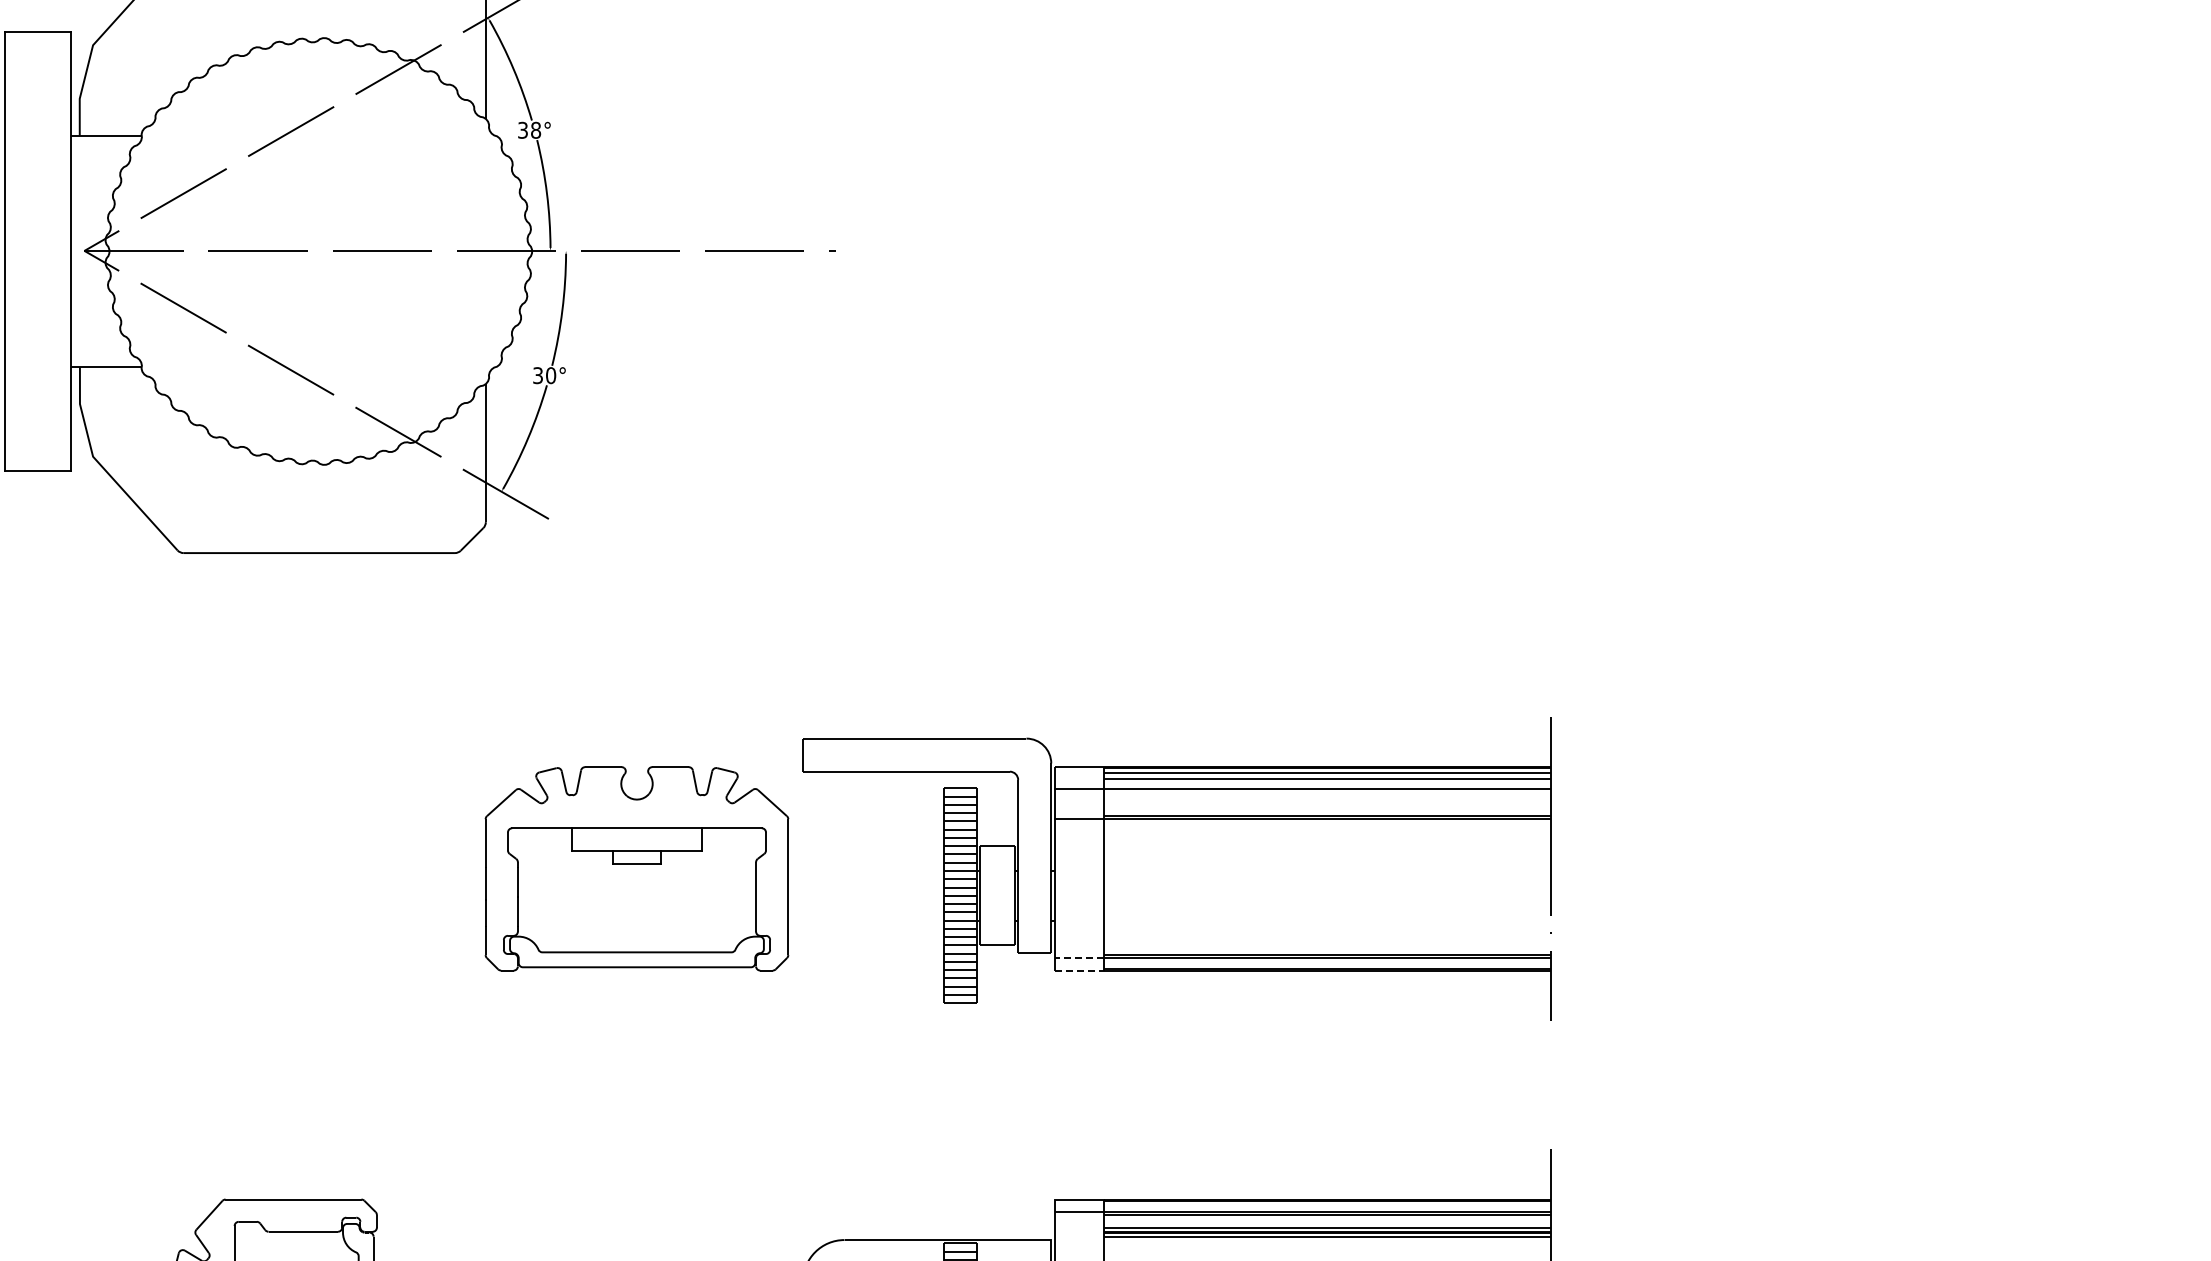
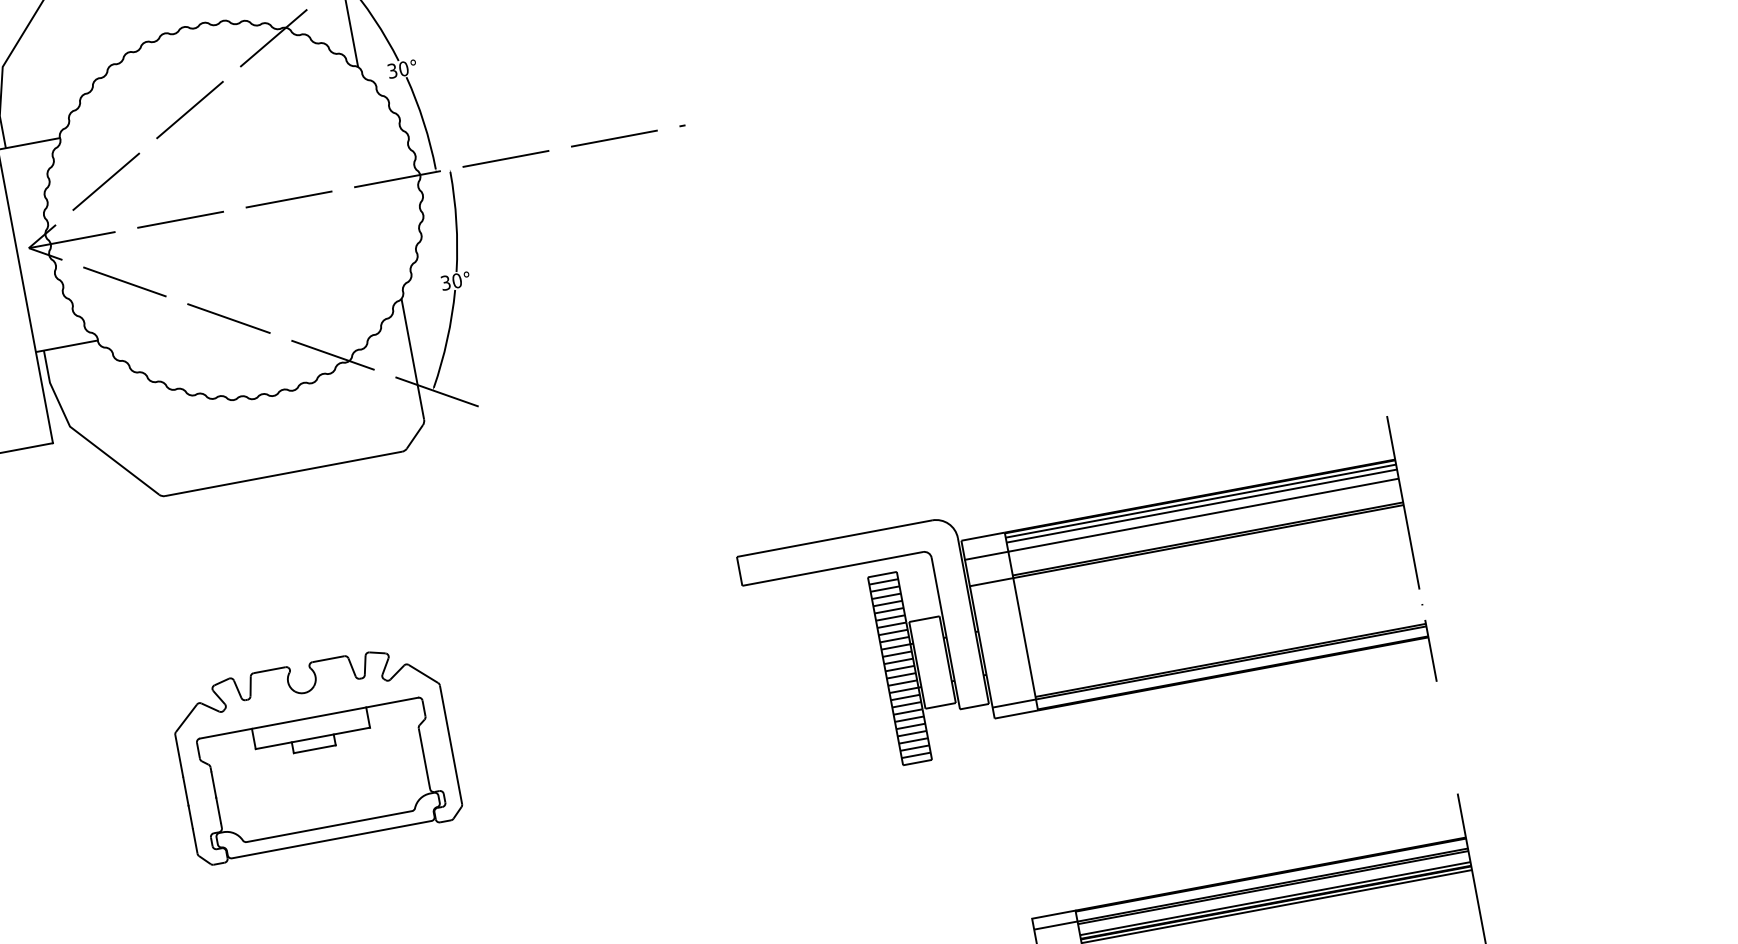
text: (536, 130) -> (404, 68), 38° -> 30°
part: (636, 868) -> (315, 753), moved
line: (1079, 958) -> (1014, 703), dashed -> solid
line: (1079, 970) -> (1016, 714), dashed -> solid

